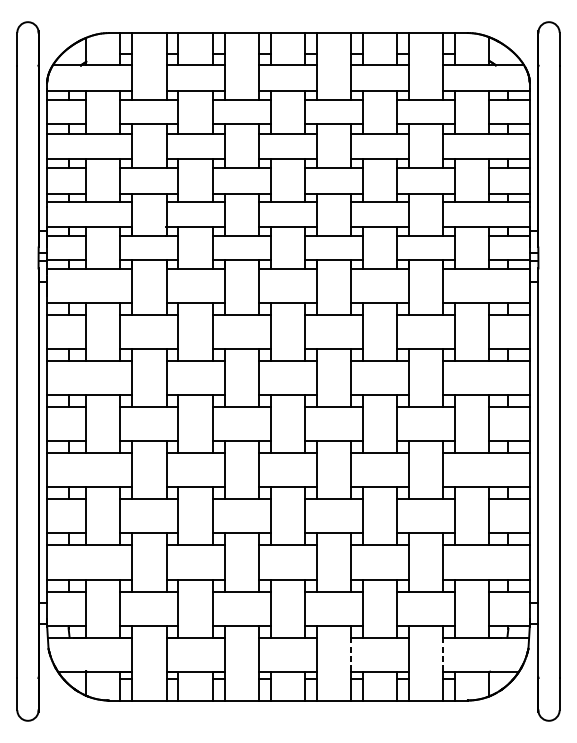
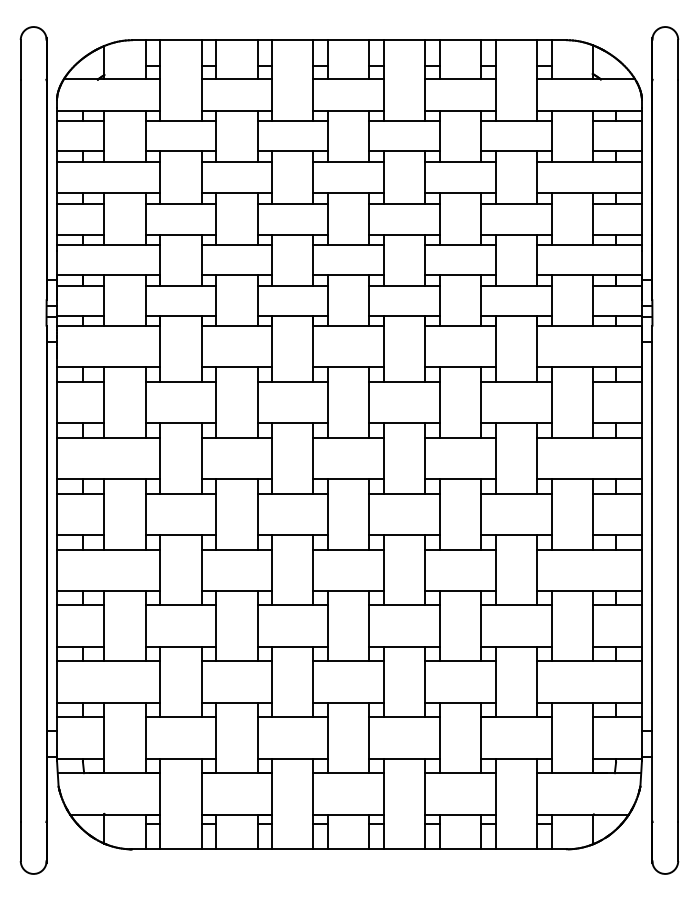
line: (351, 654) -> (425, 793), dashed -> solid
line: (443, 654) -> (537, 793), dashed -> solid

